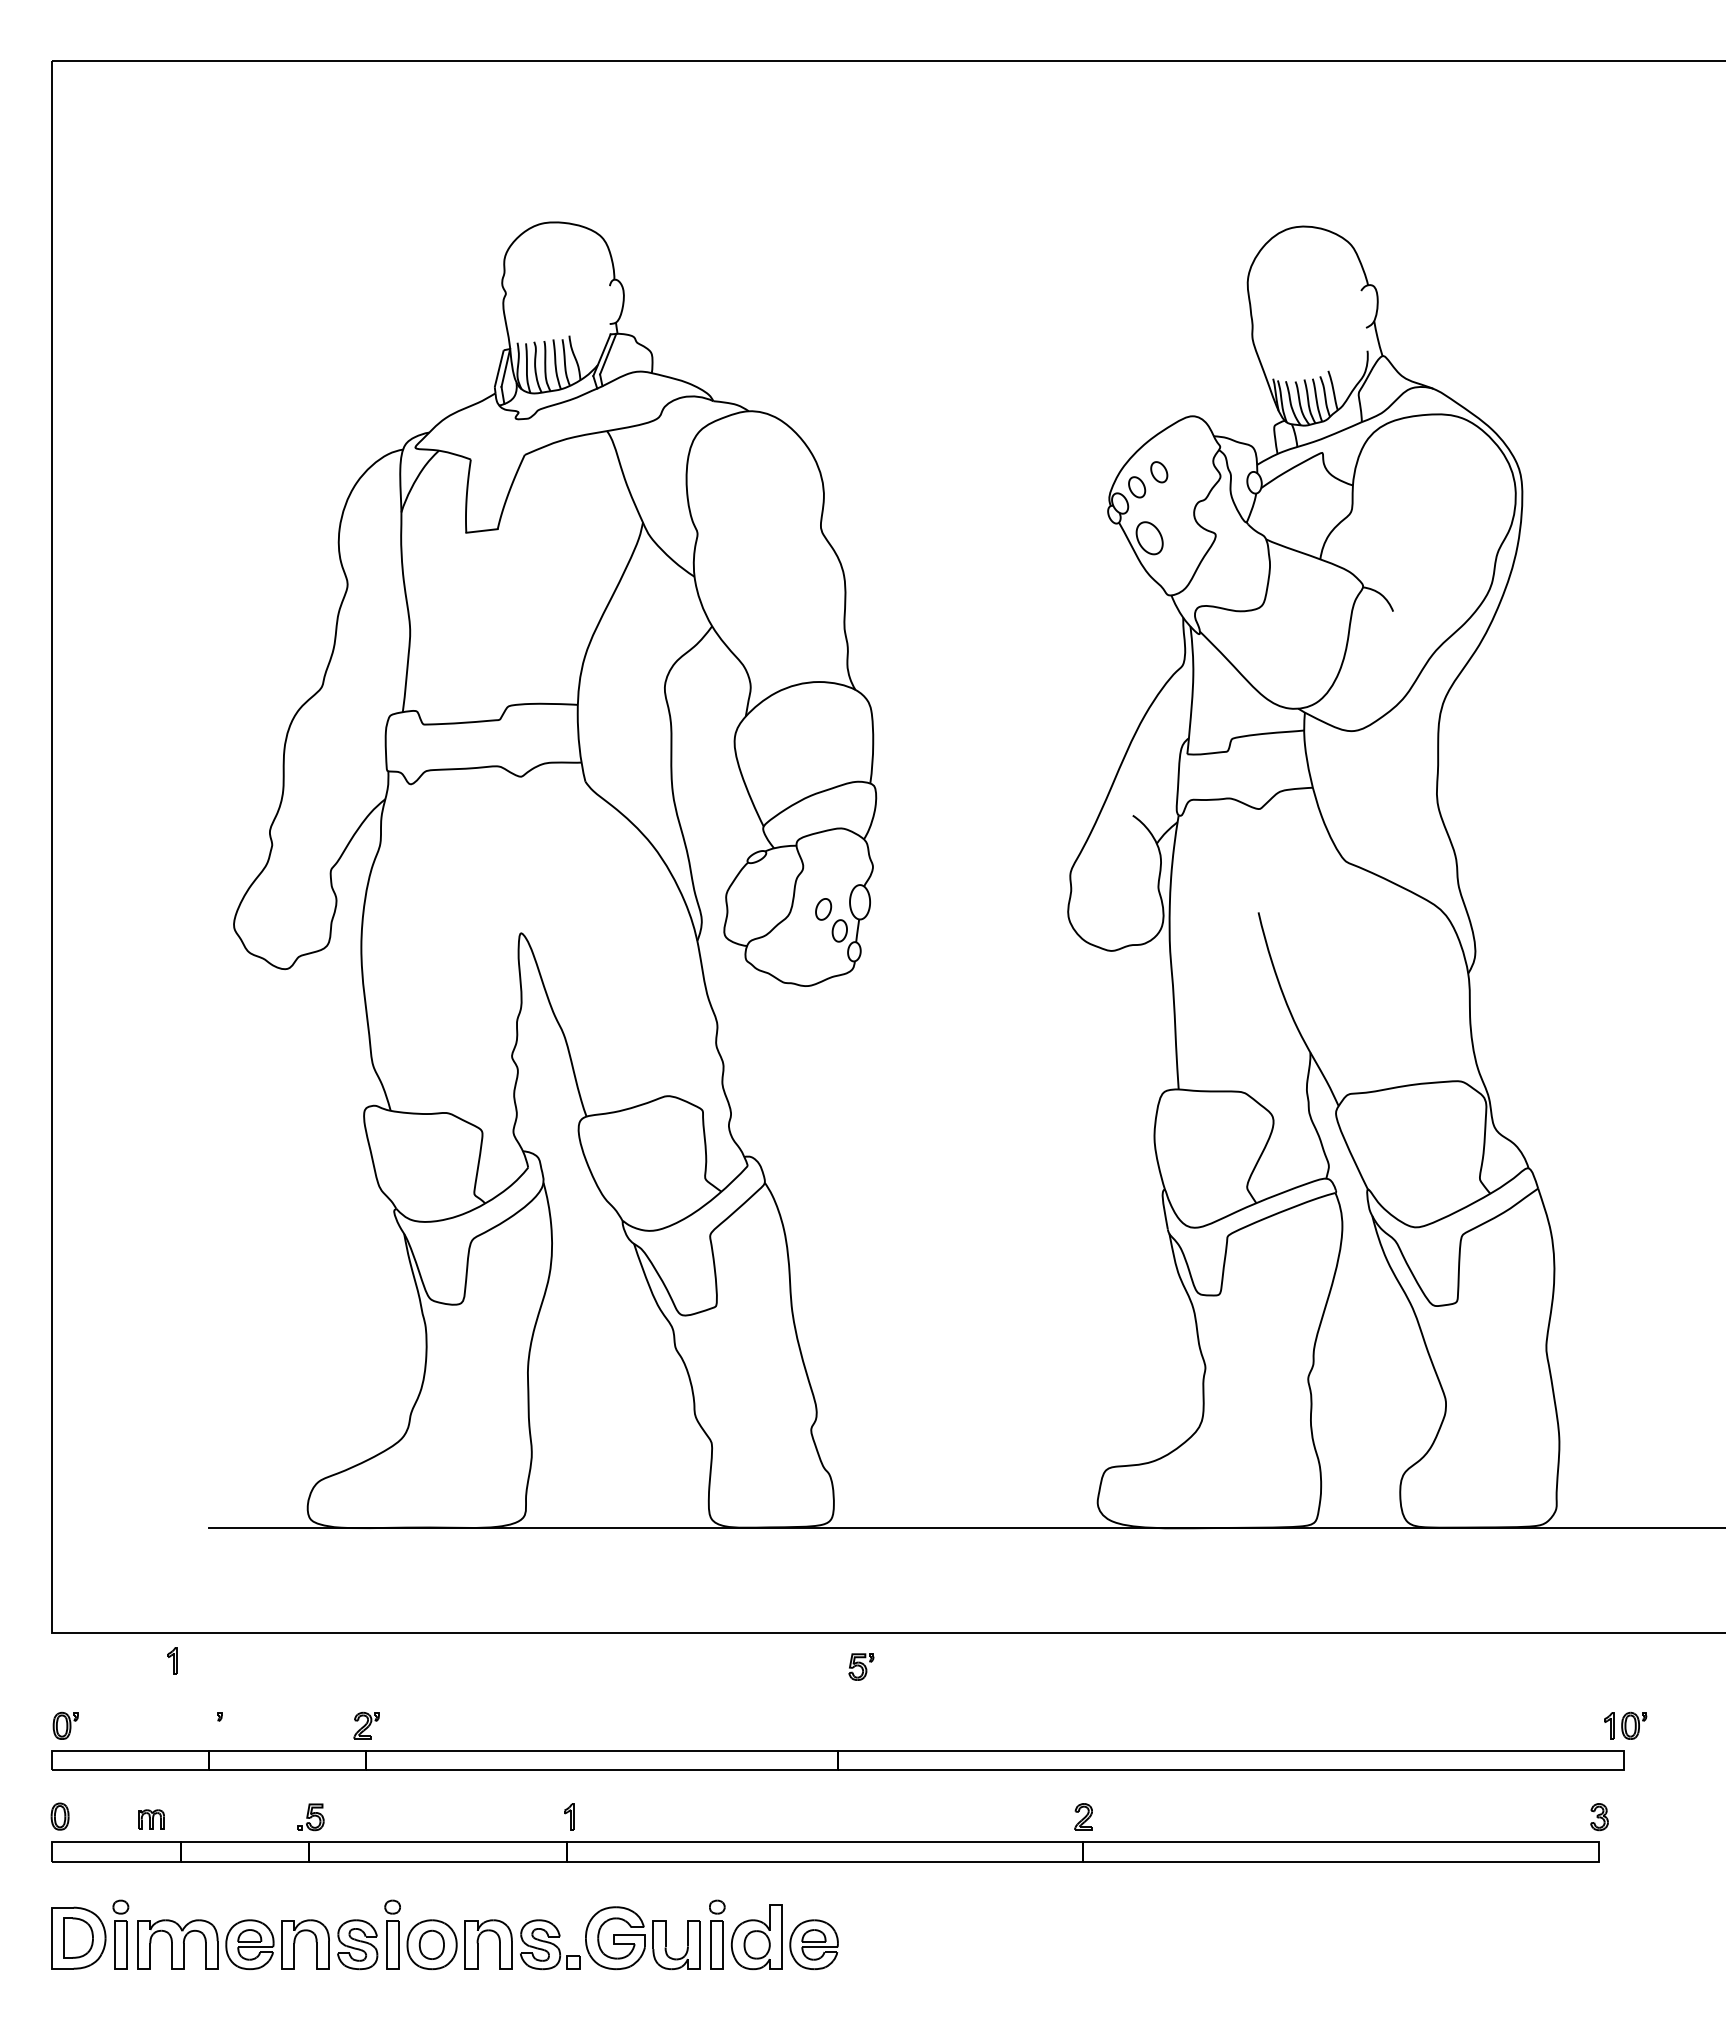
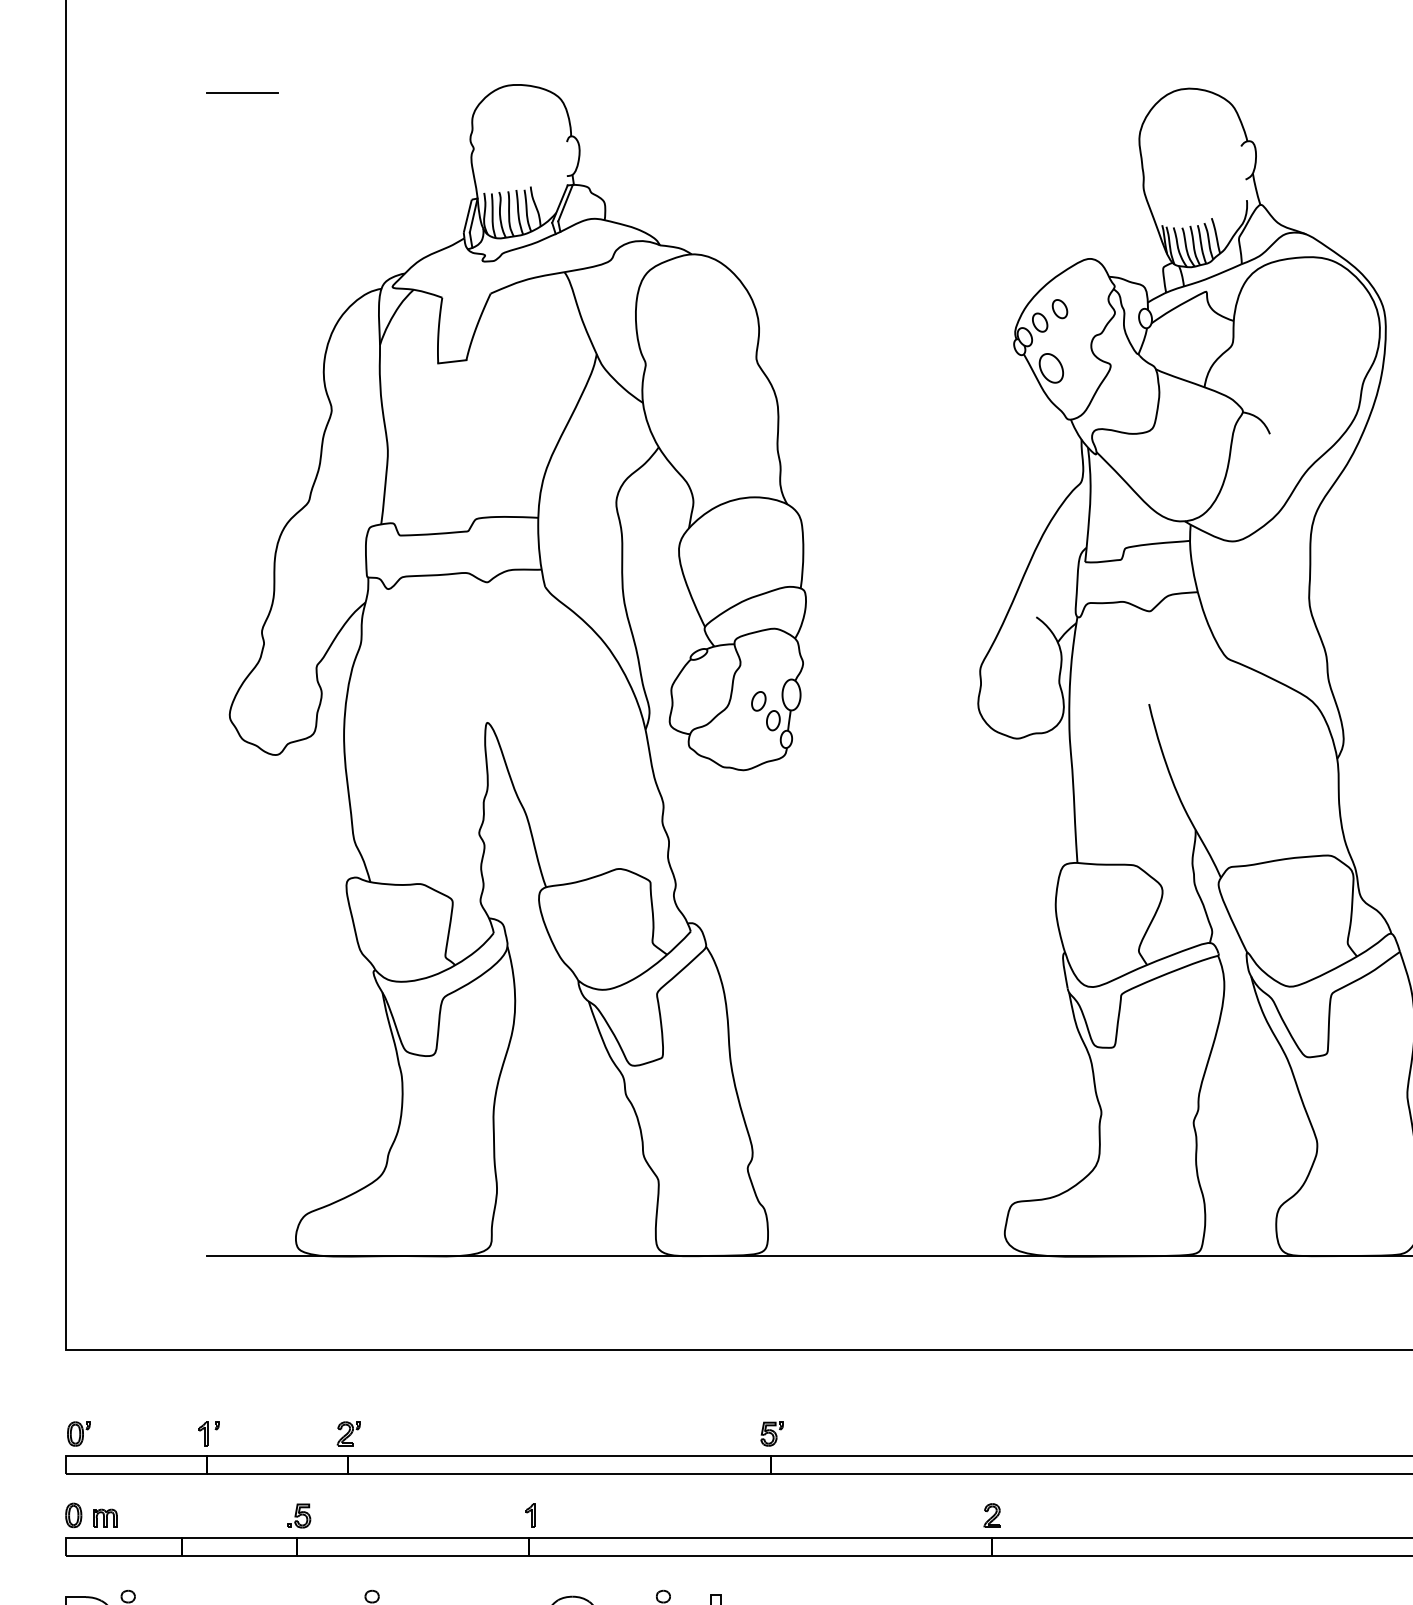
line: (247, 231) -> (241, 93), added
part: (172, 1660) -> (203, 1433), moved
part: (861, 1666) -> (772, 1433), moved
part: (151, 1819) -> (105, 1518), moved

